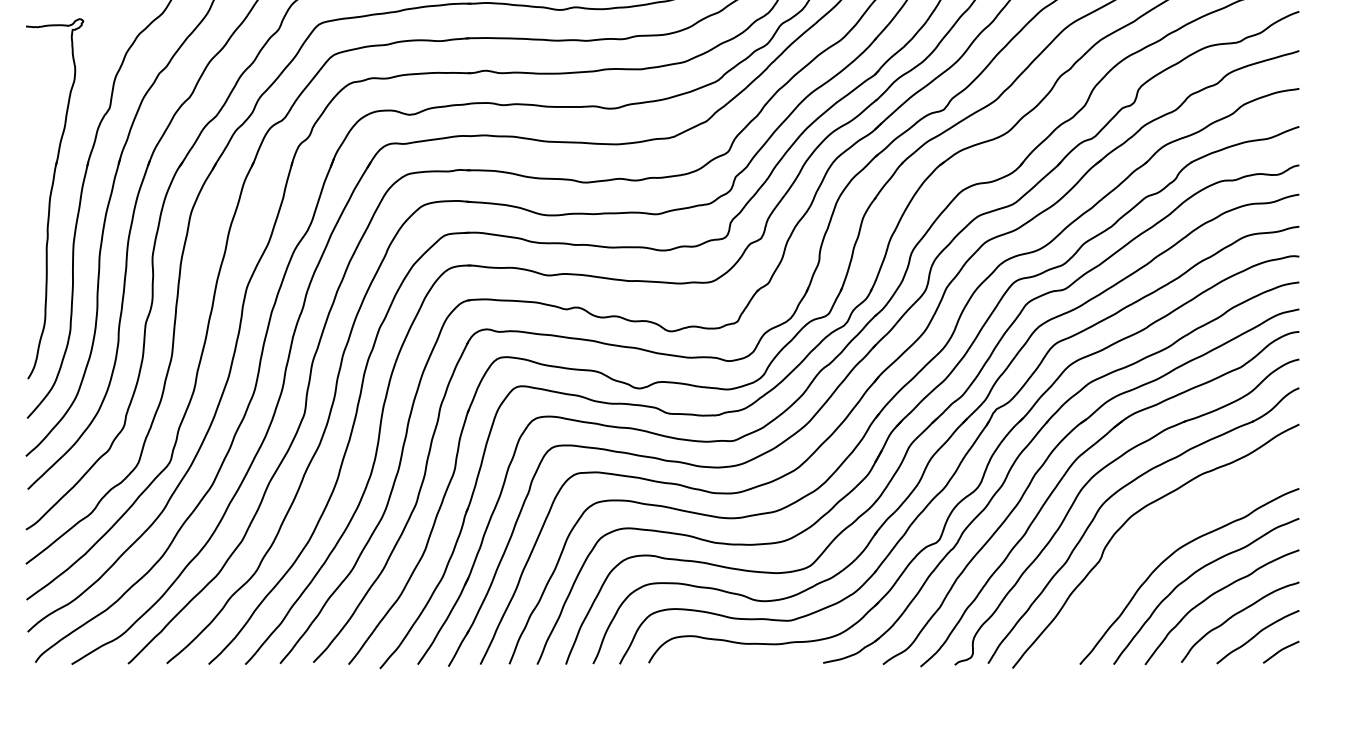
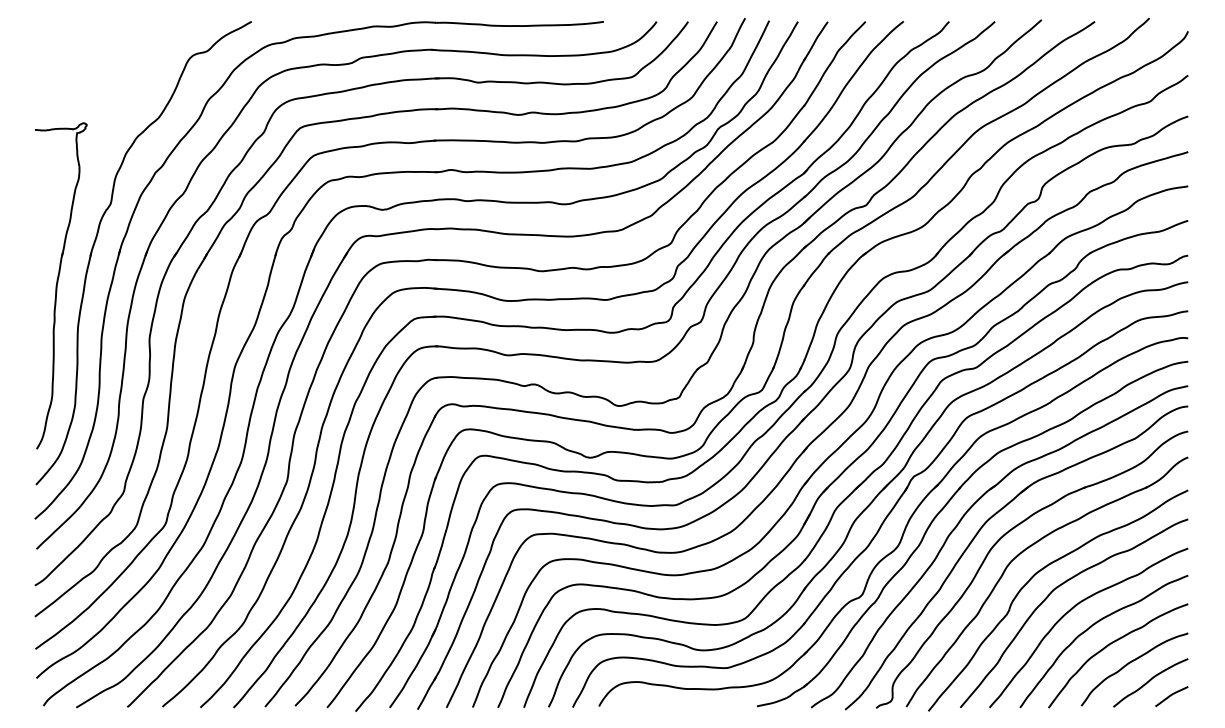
curve: (1153, 533) -> (1056, 589), added

